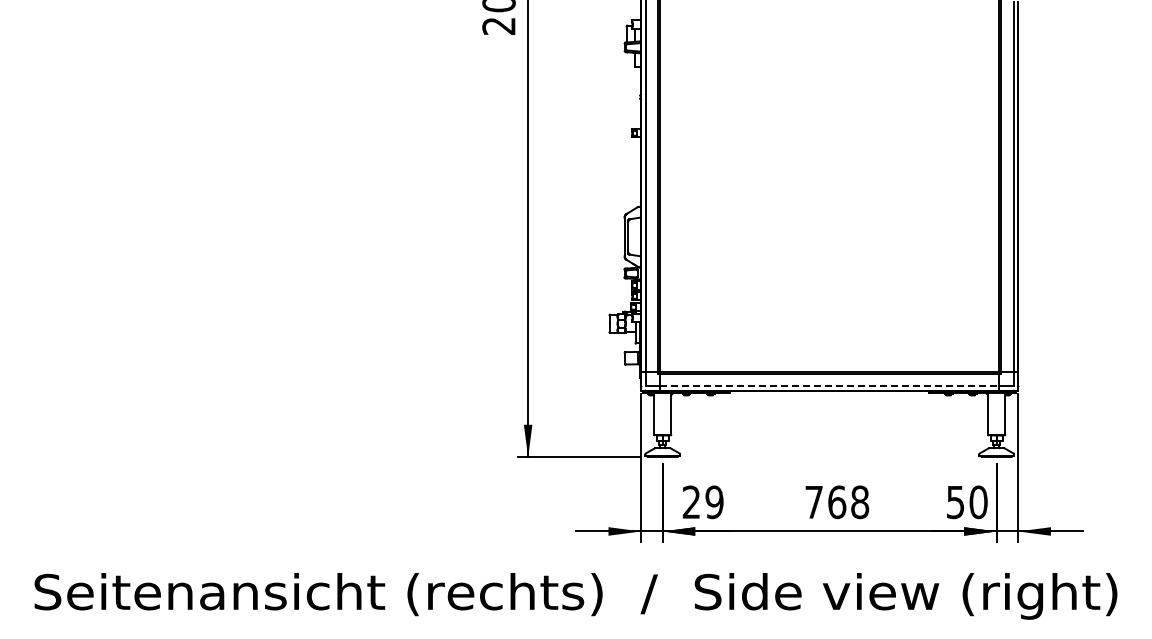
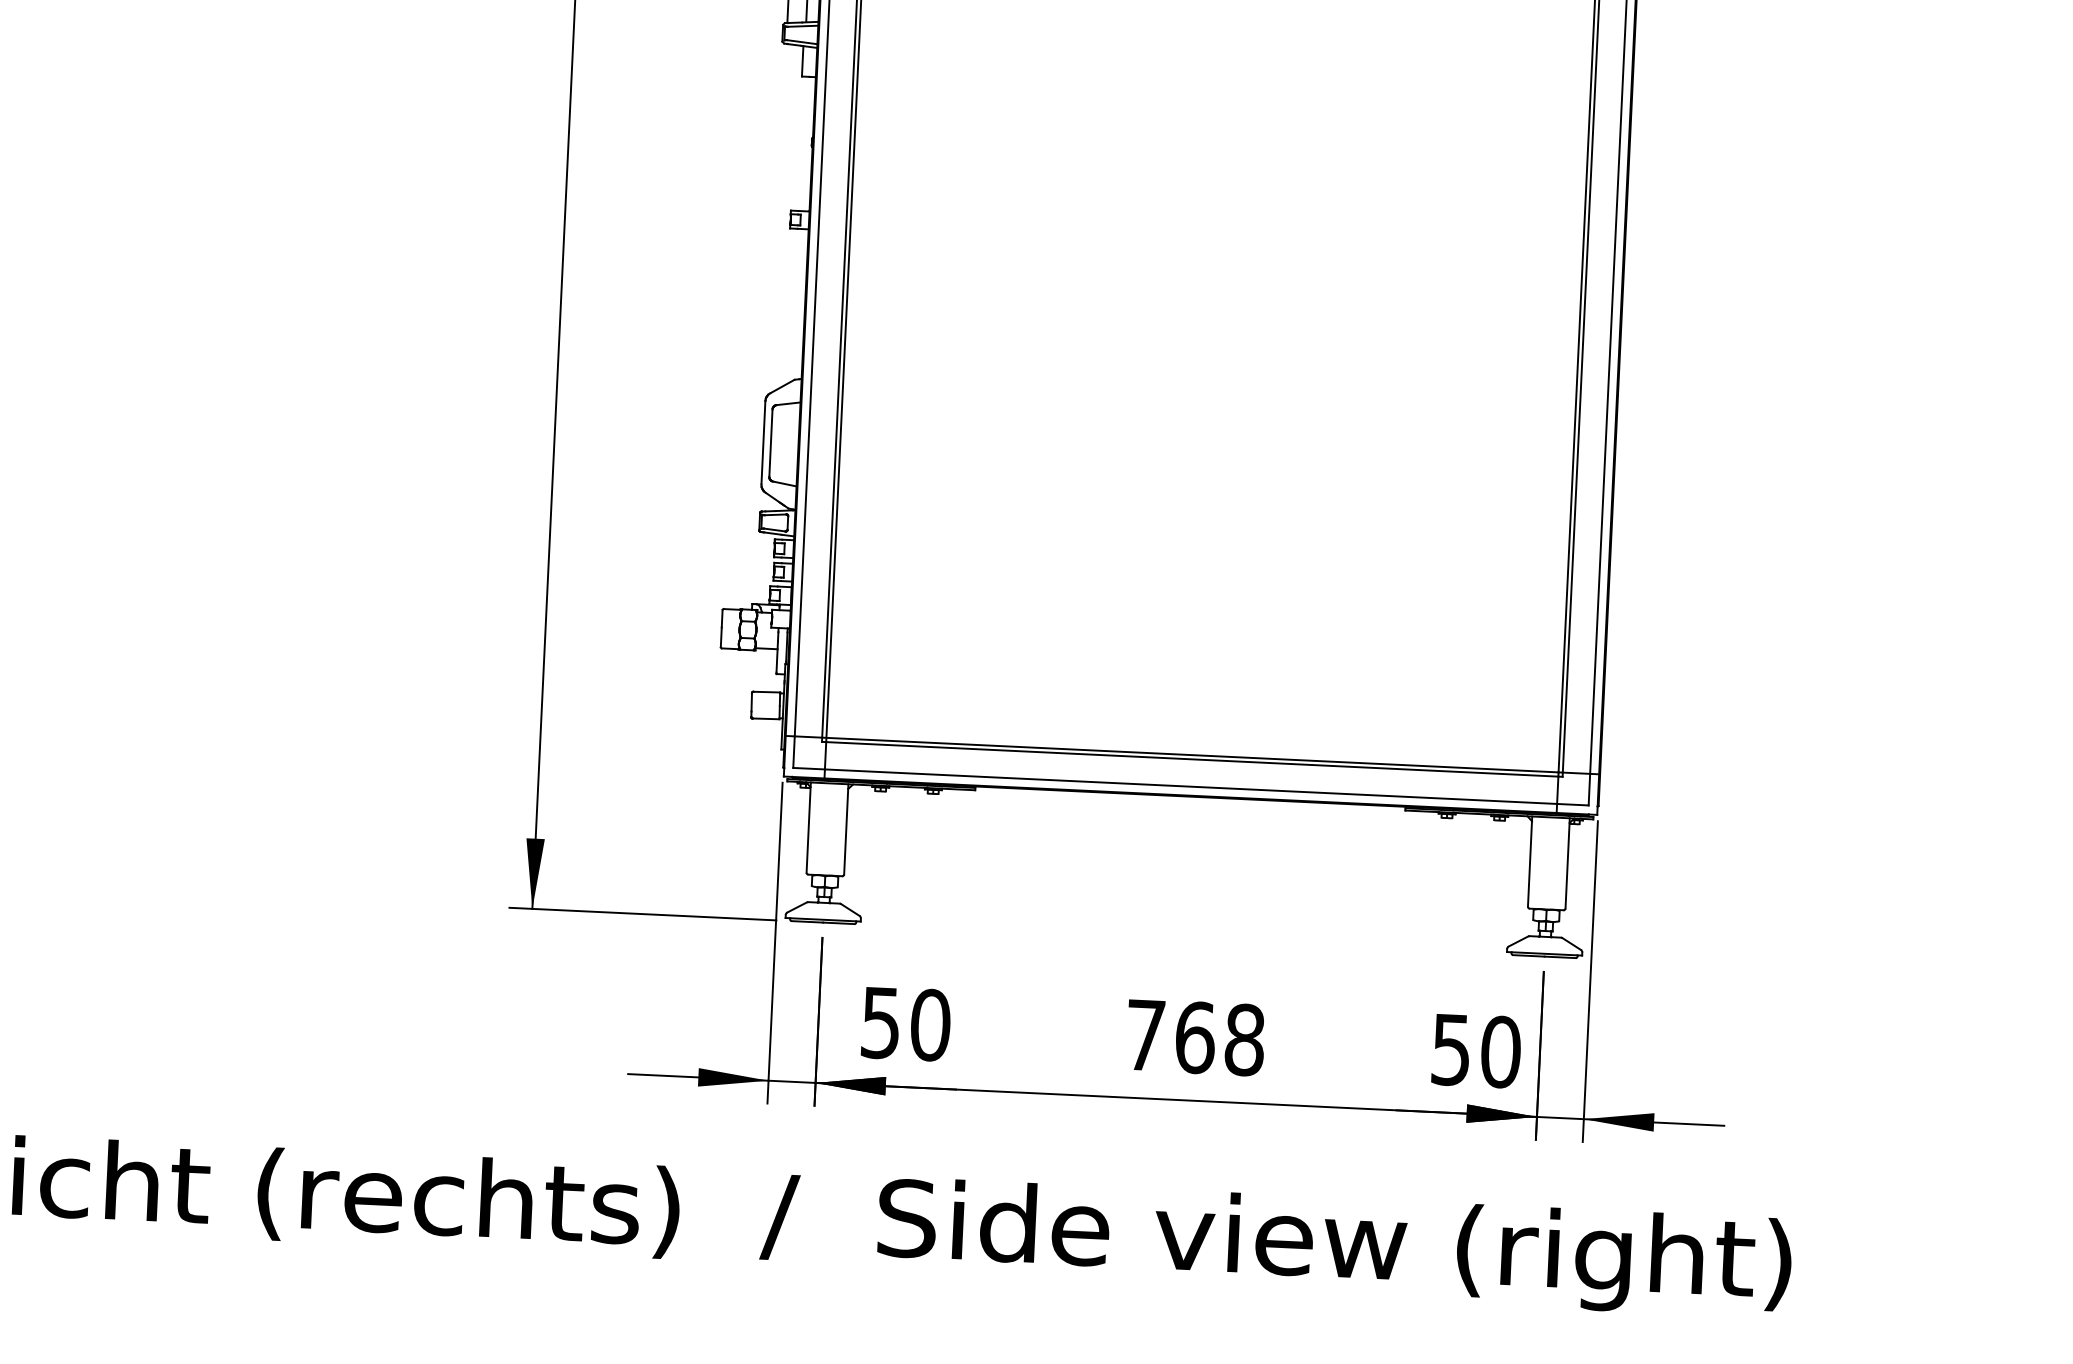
line: (830, 386) -> (1192, 786), dashed -> solid
text: (702, 502) -> (904, 1024), 29 -> 50

